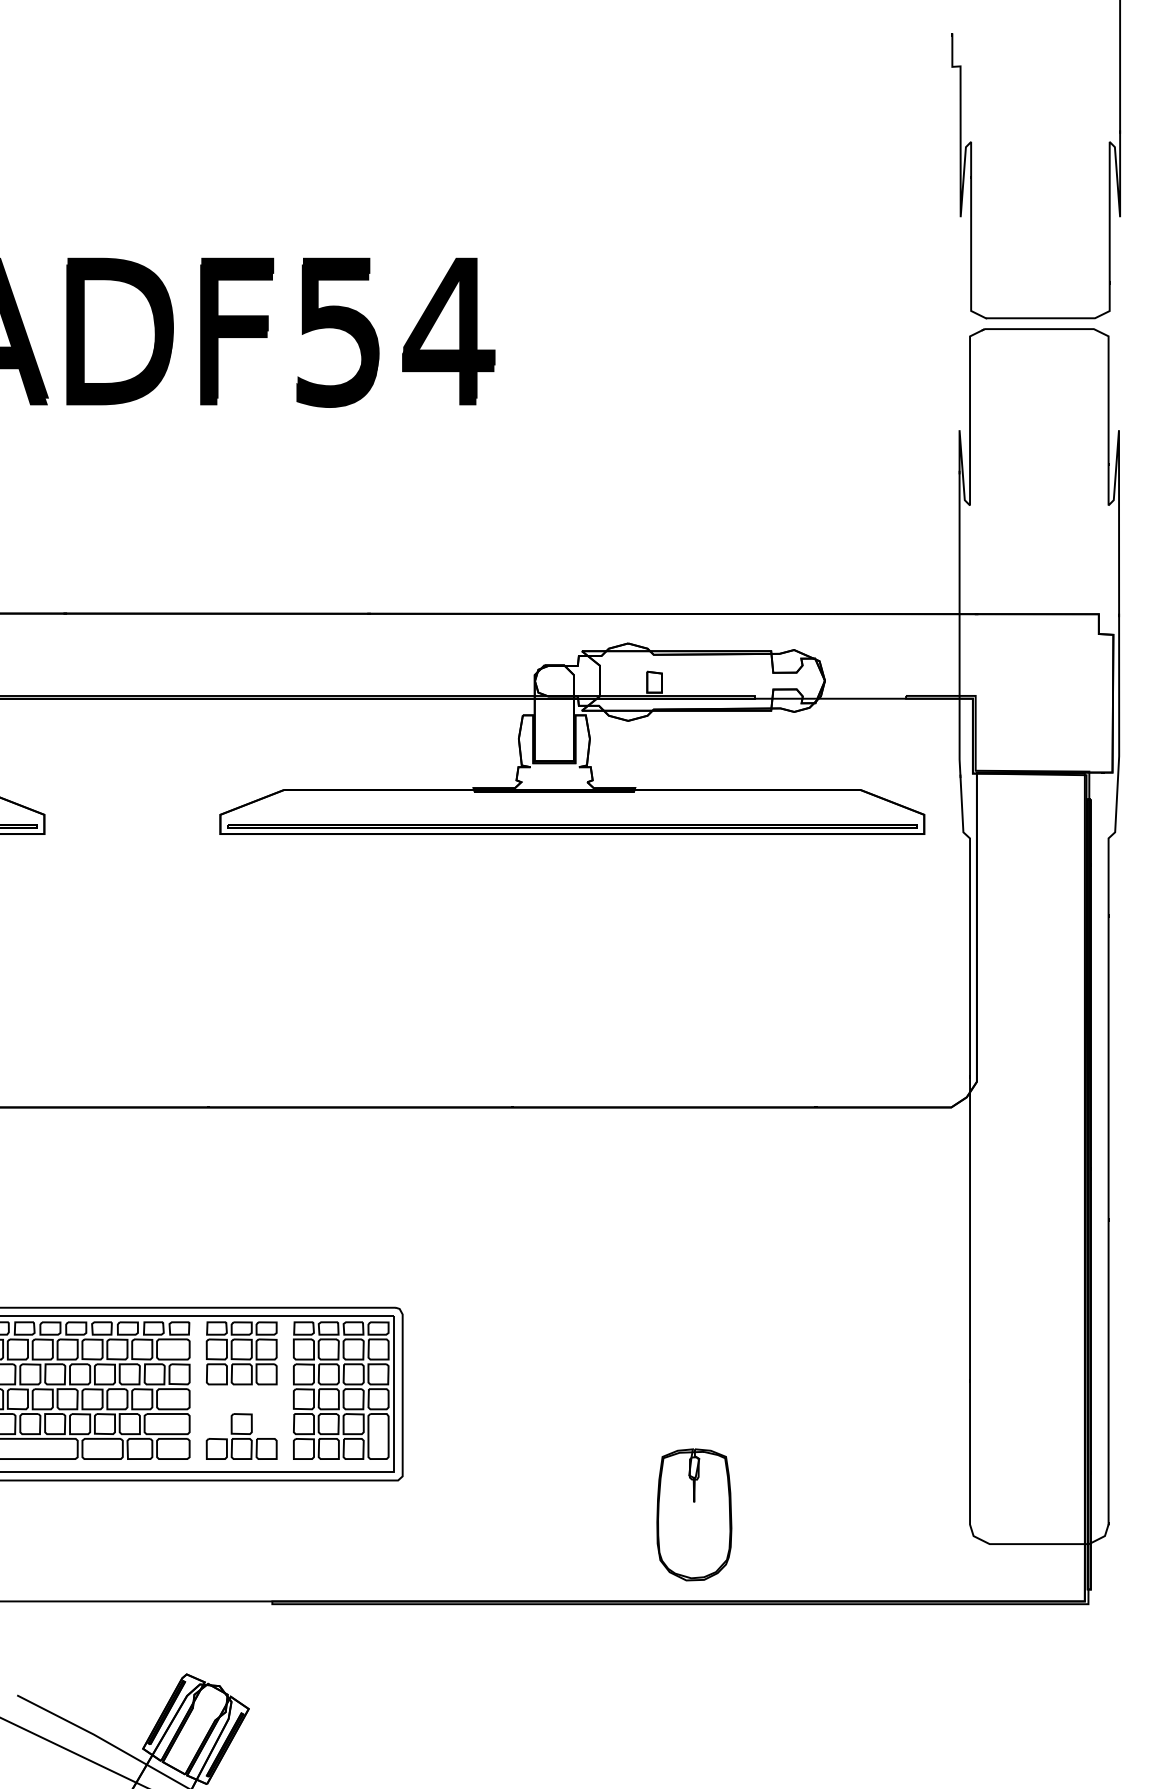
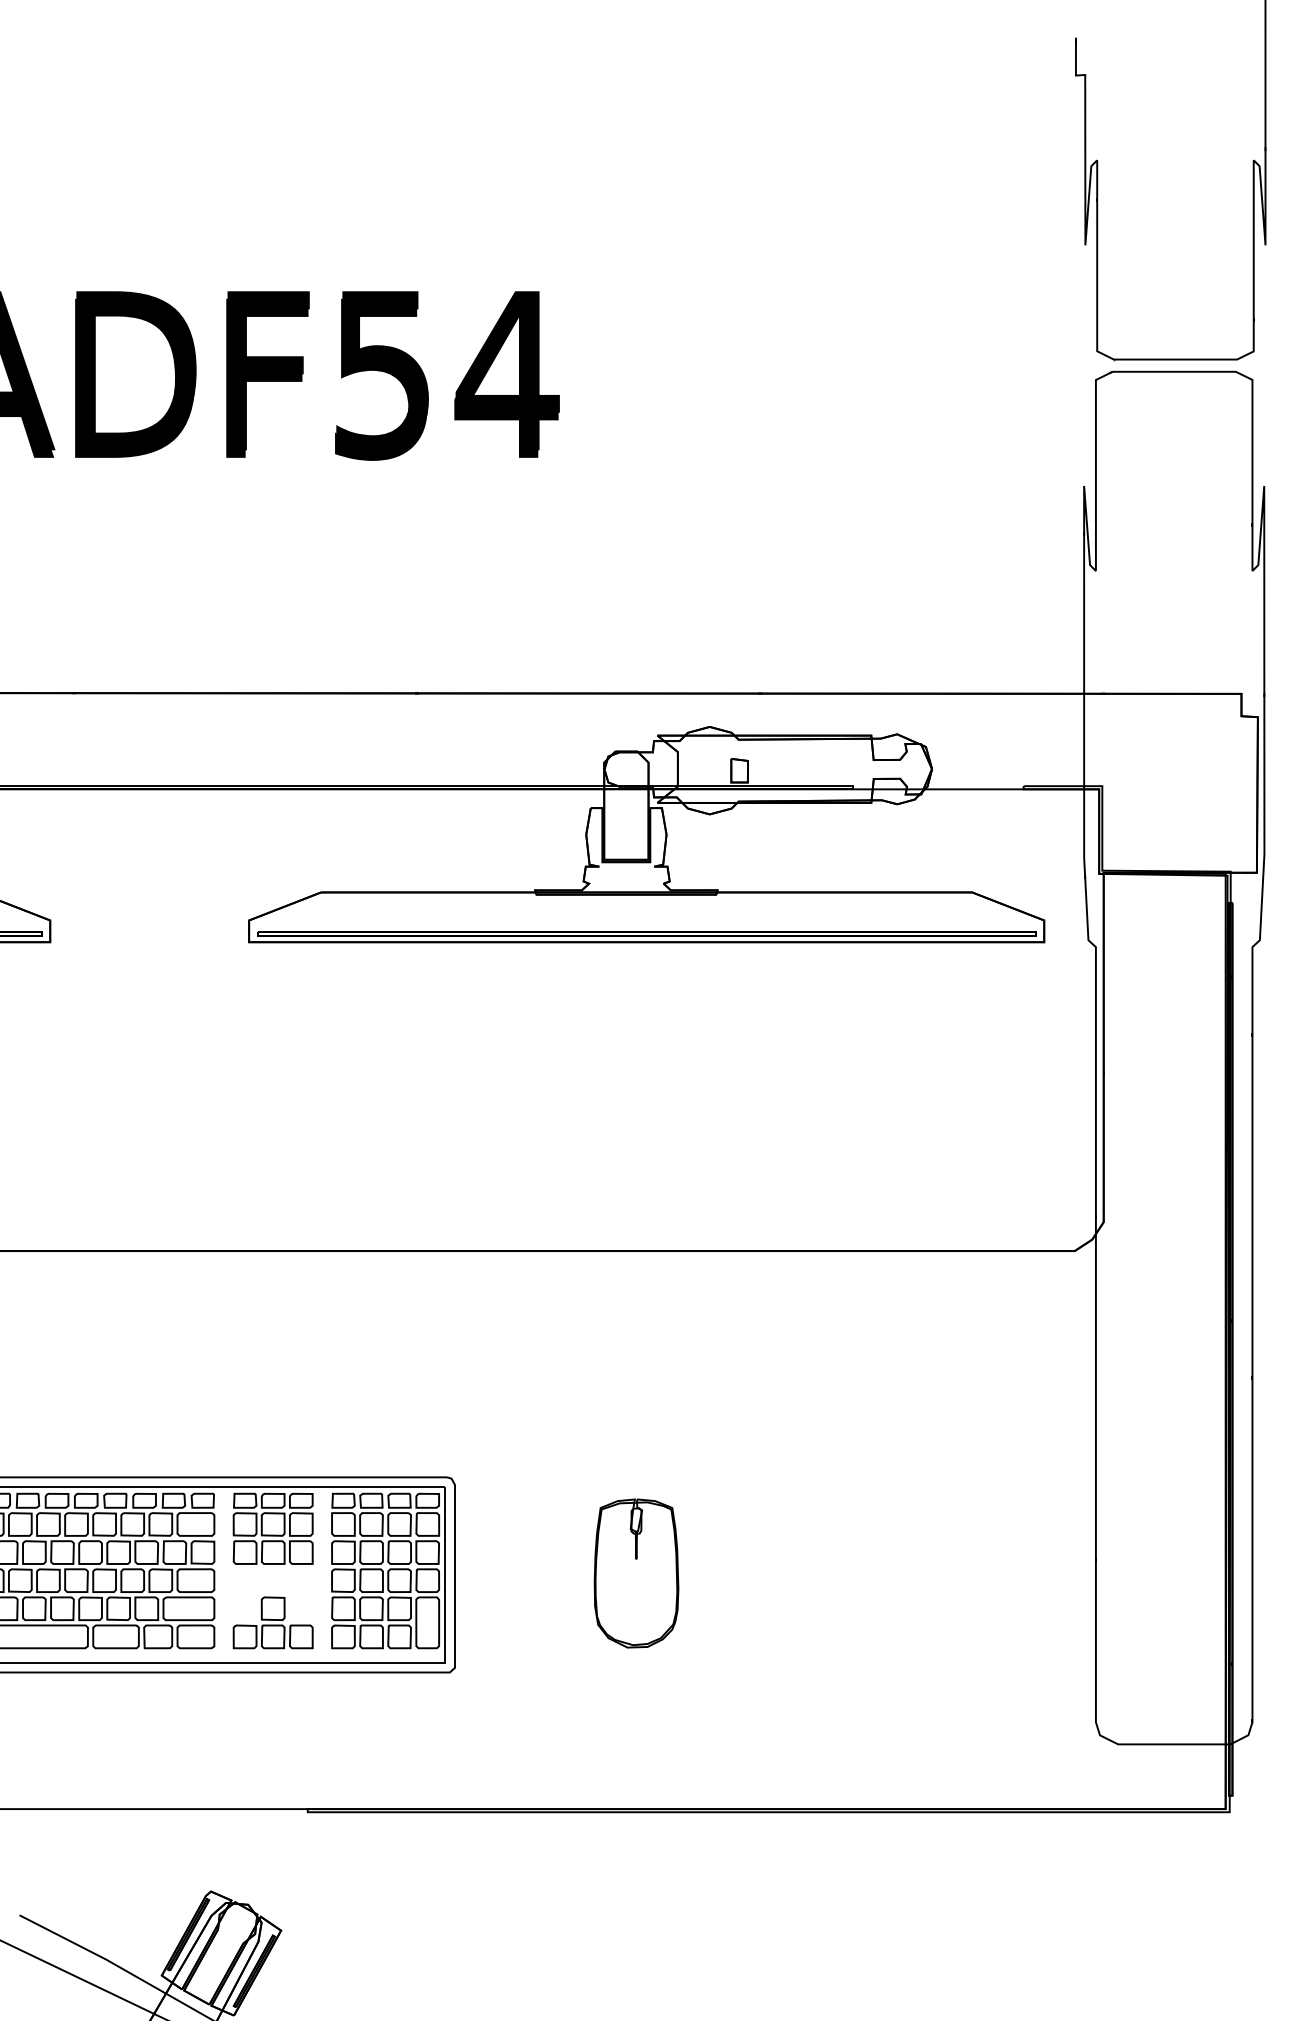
part: (694, 1514) -> (636, 1573), moved

